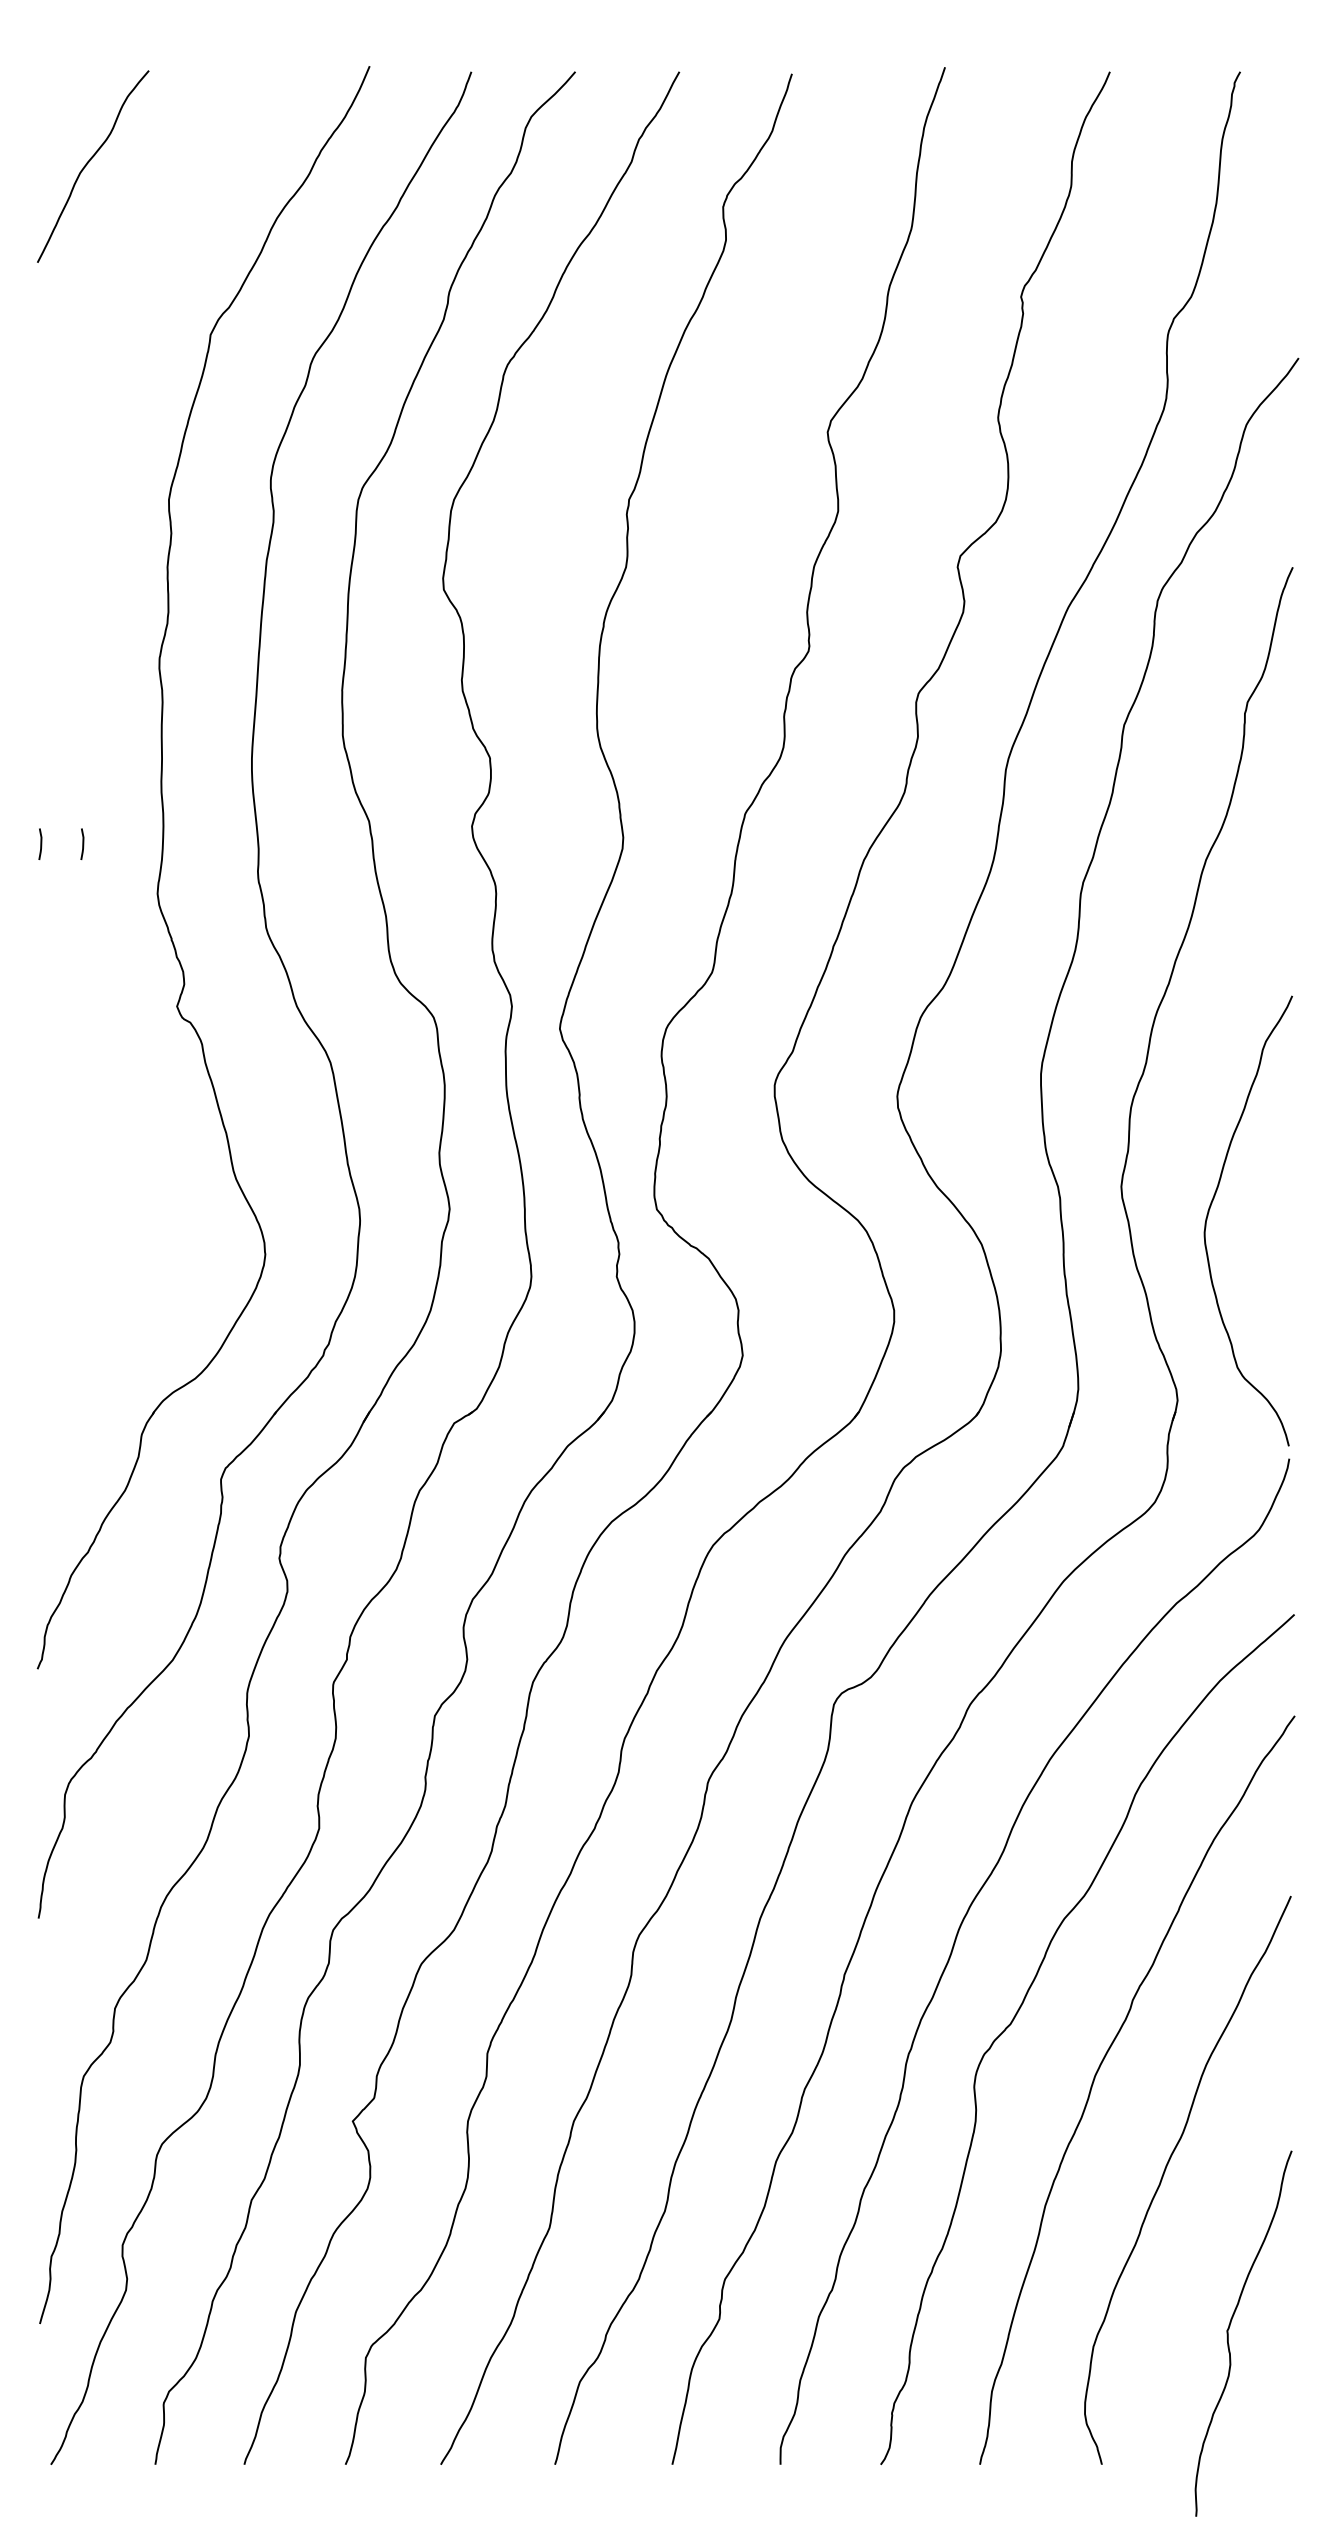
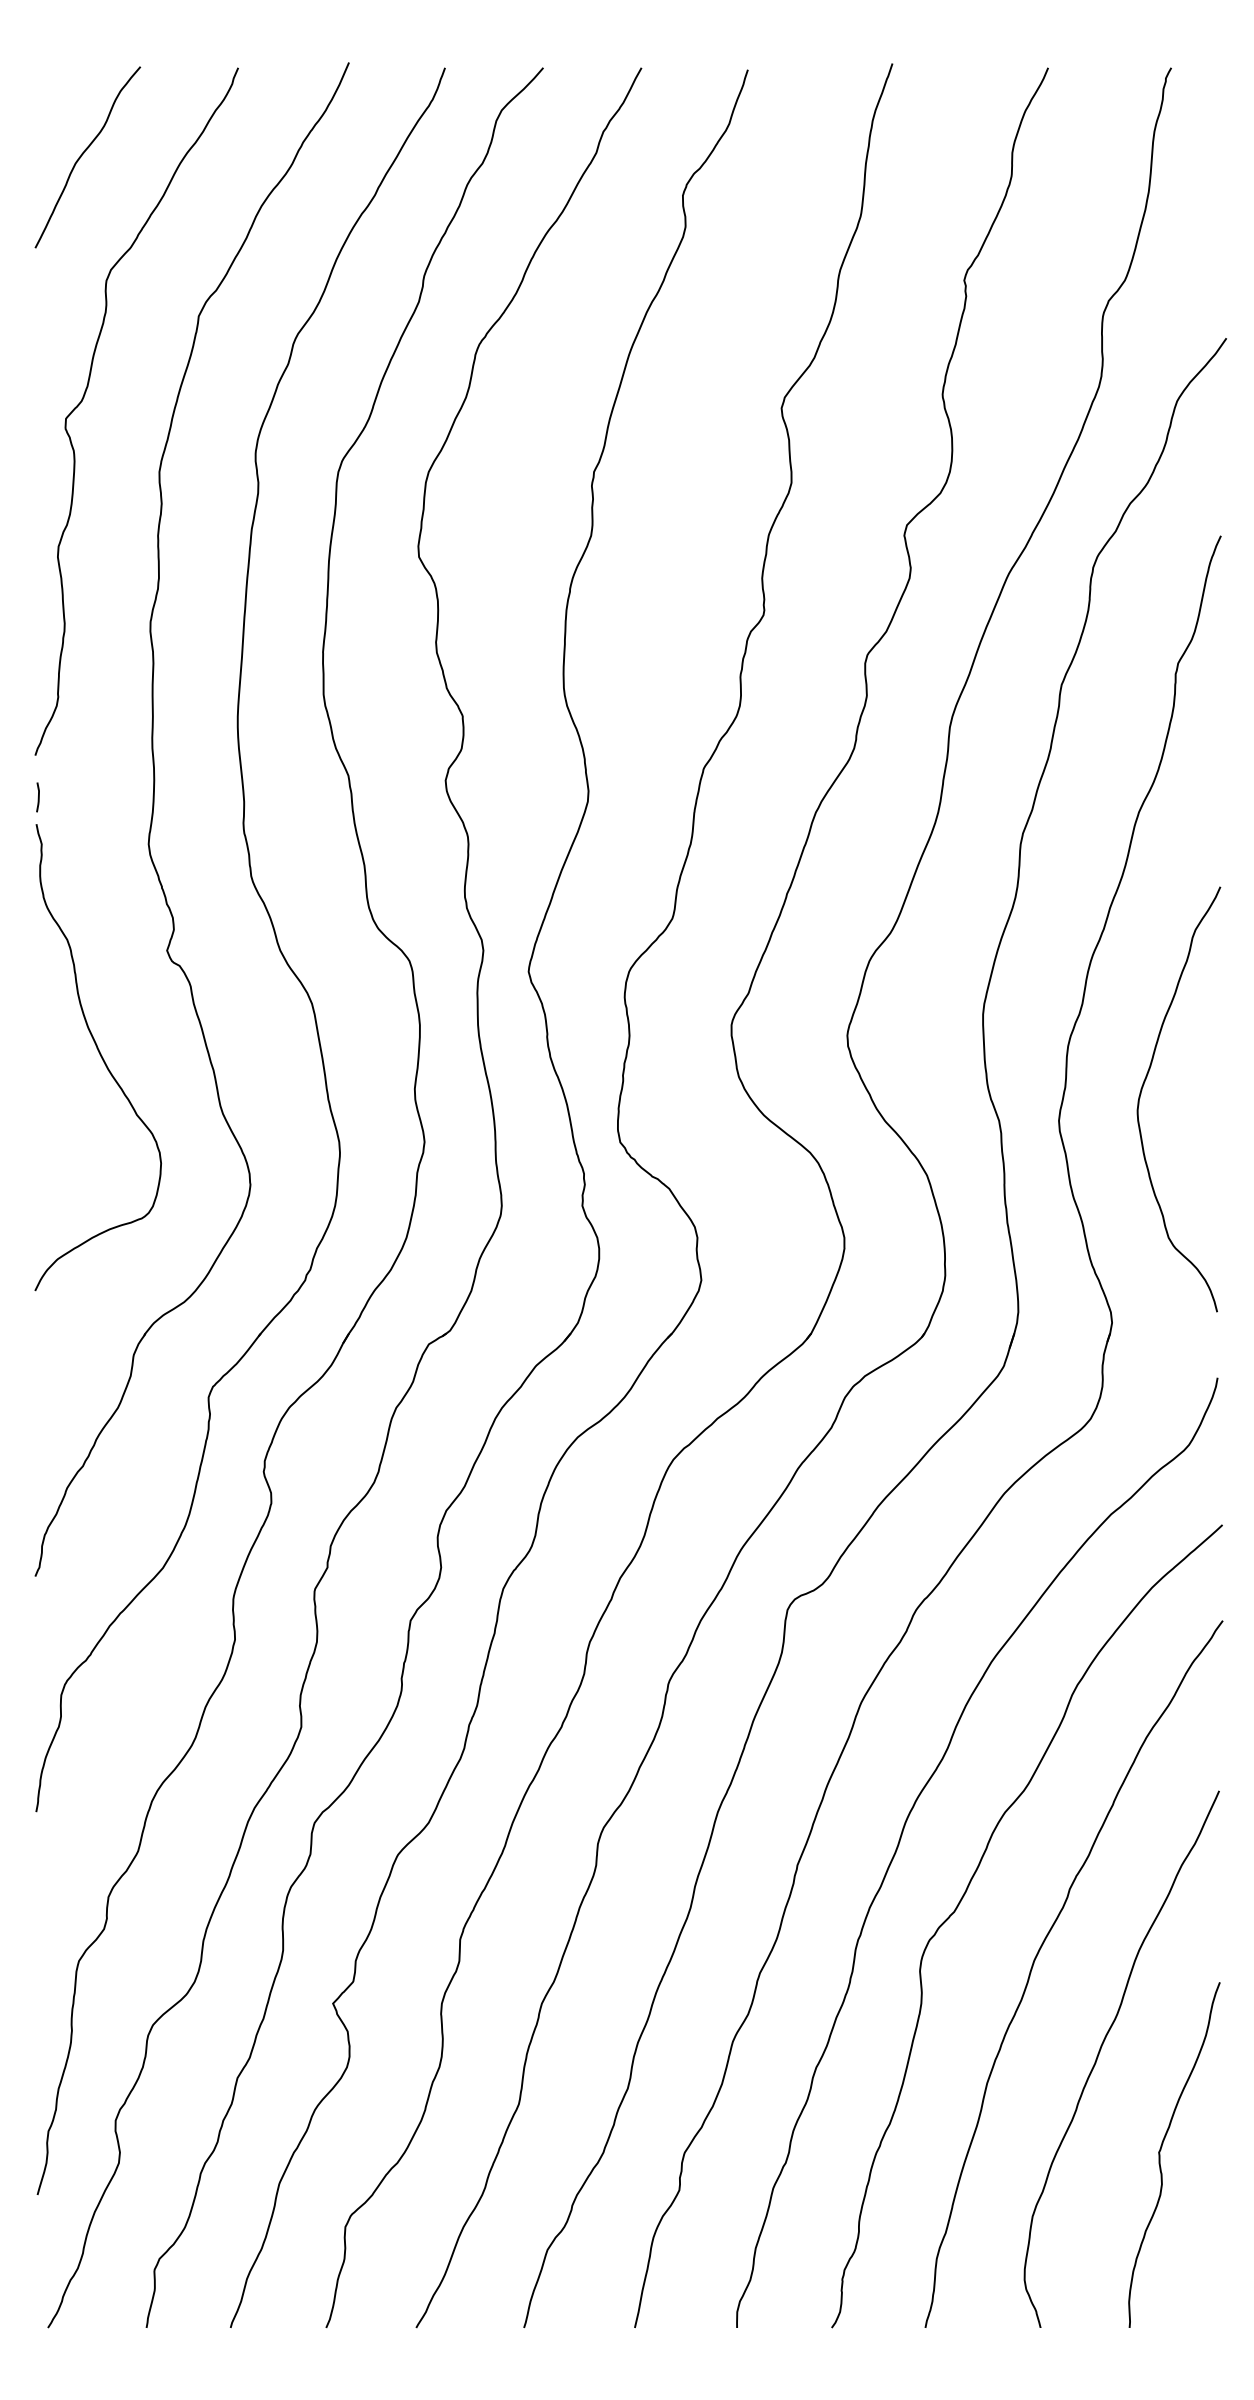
curve: (90, 418) -> (85, 395), added
line: (82, 843) -> (77, 796), removed
curve: (106, 1118) -> (100, 1056), added
curve: (1211, 1206) -> (1144, 1085), moved
curve: (1229, 2329) -> (1161, 2151), moved

